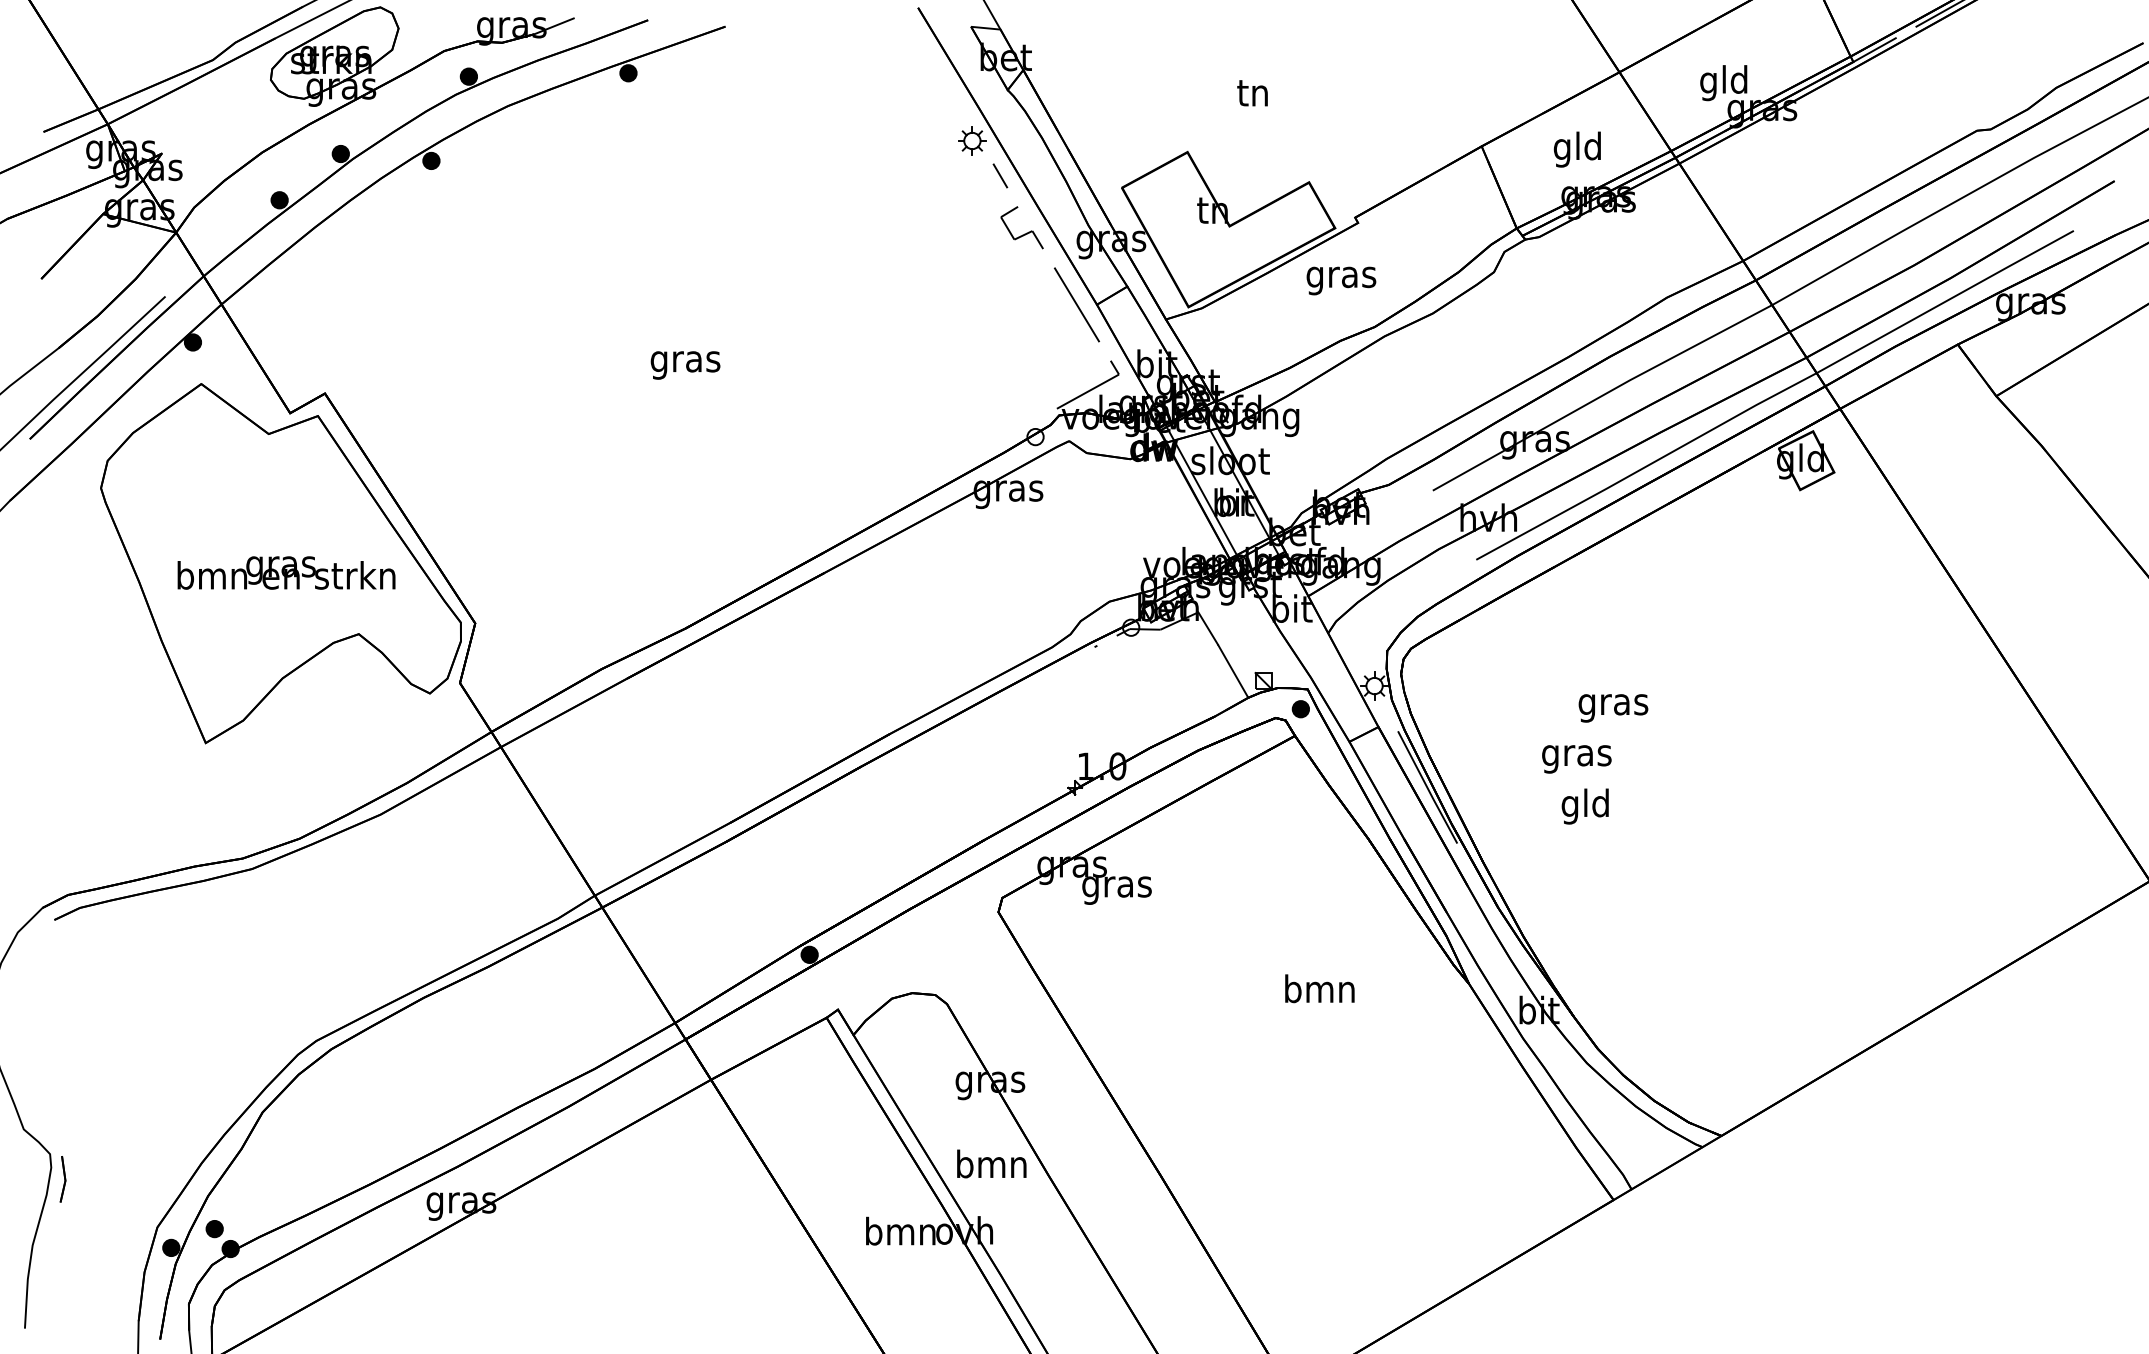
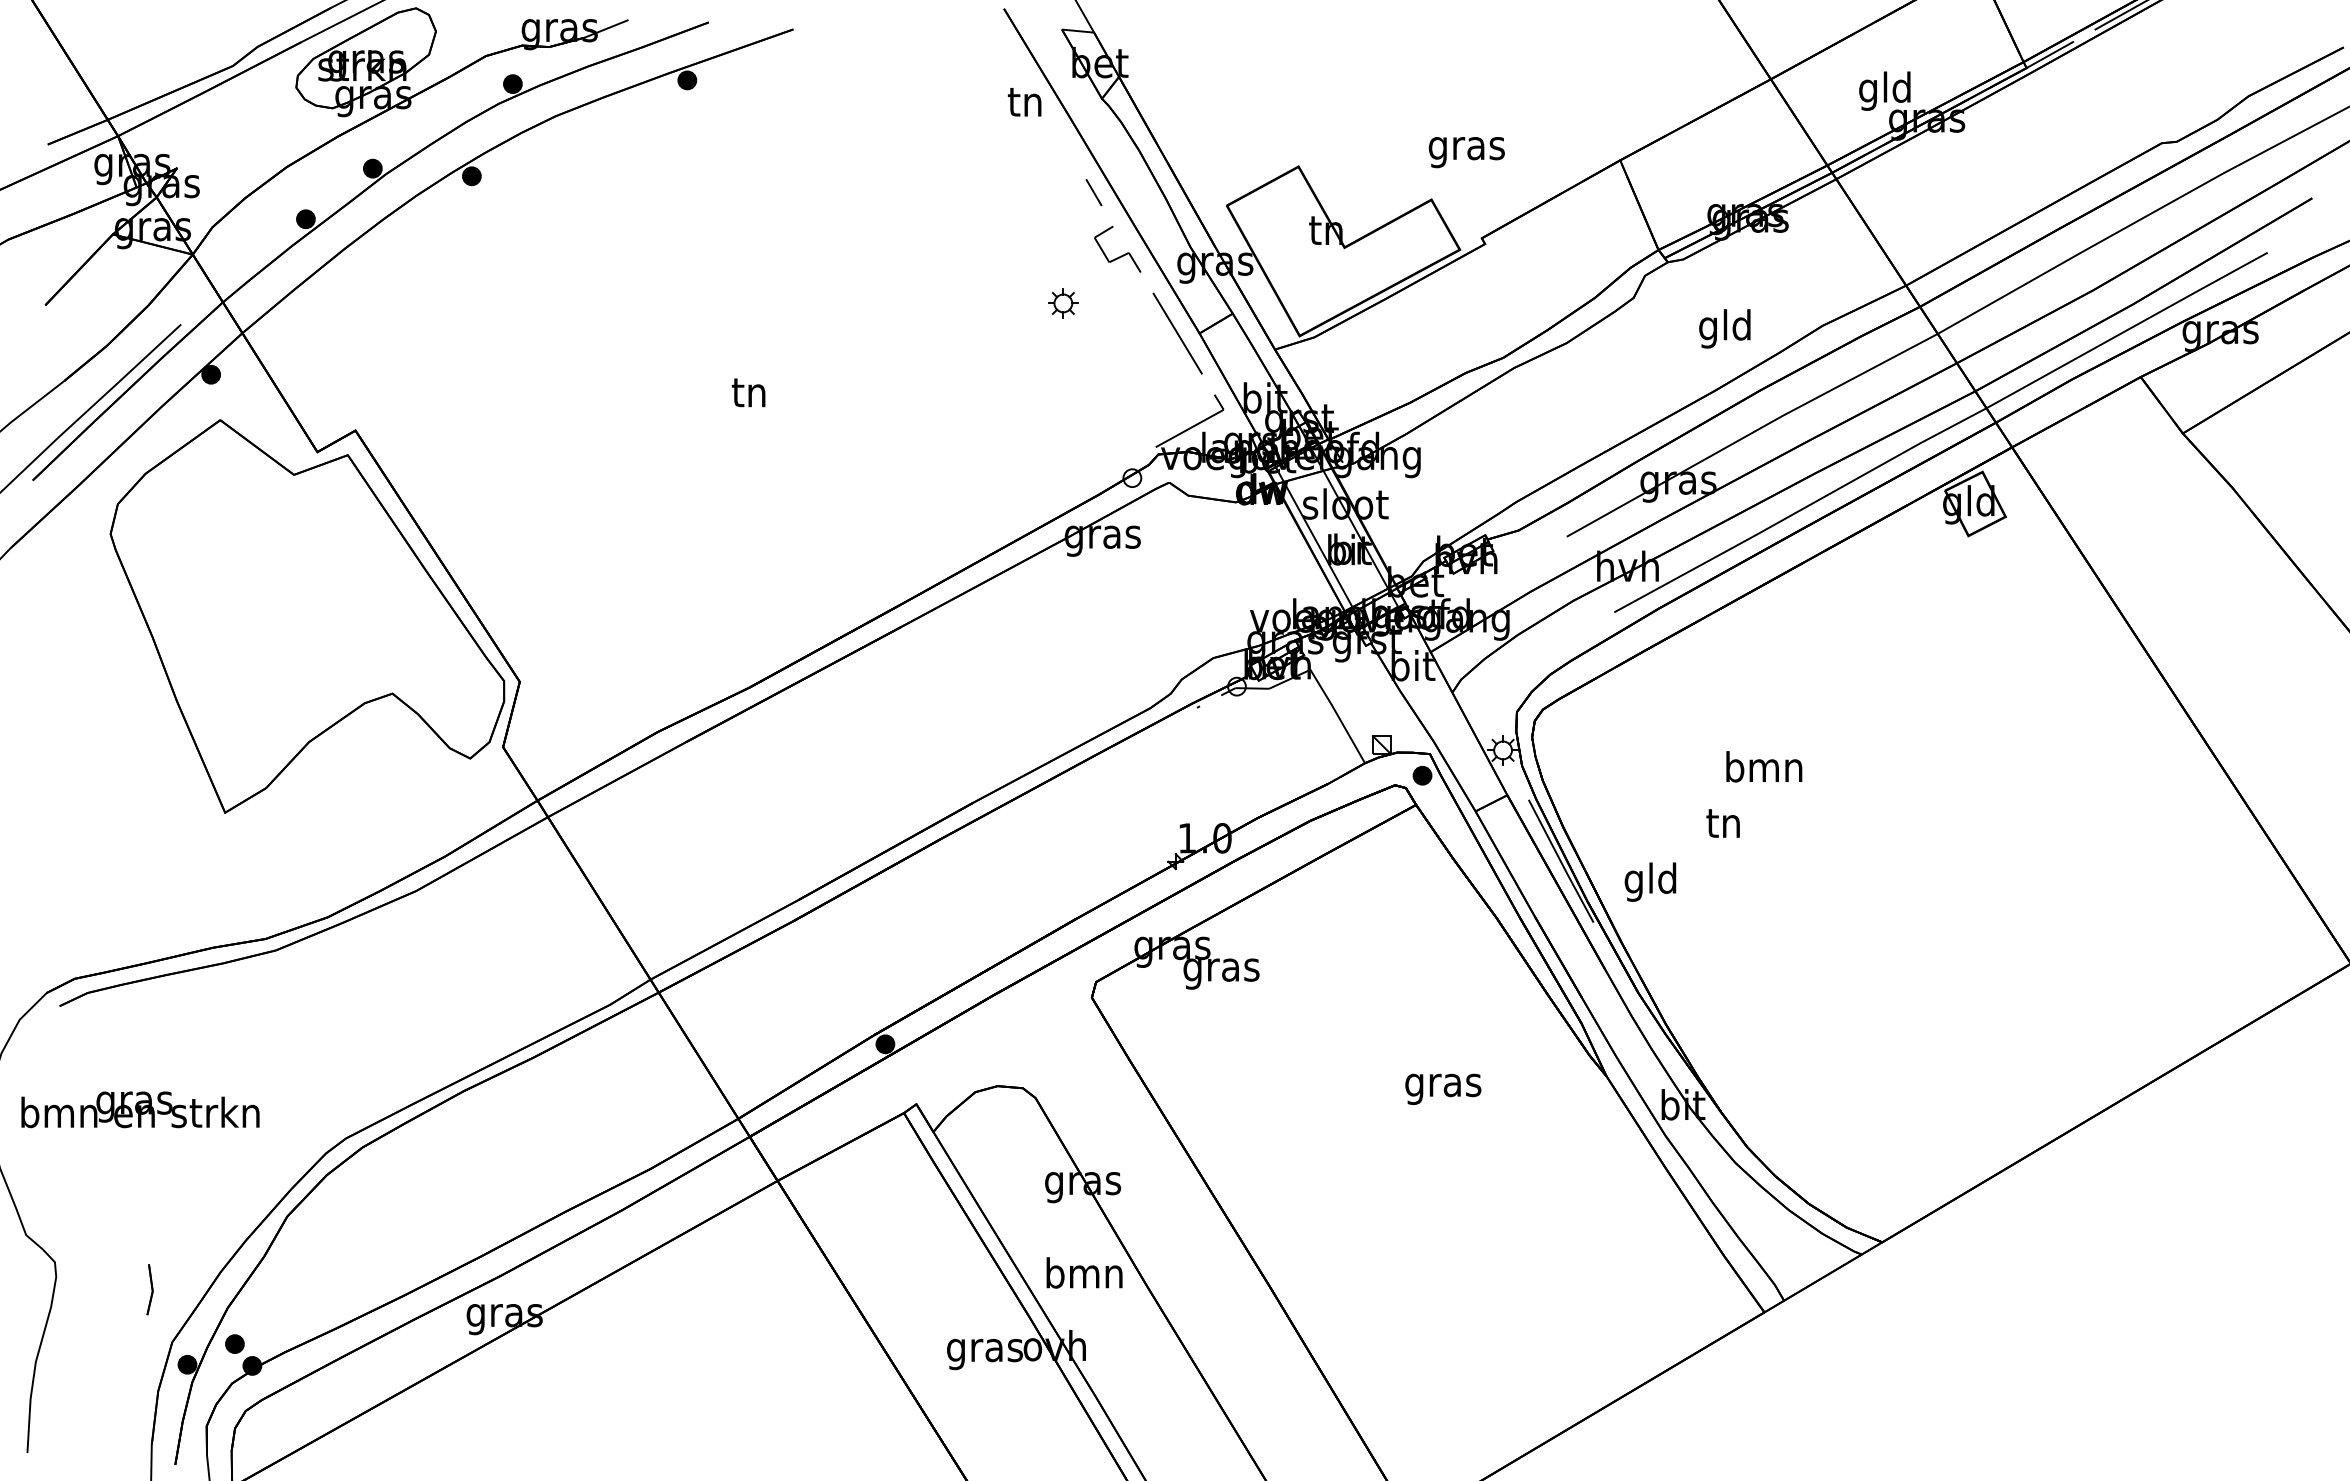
text: (1252, 93) -> (1024, 102), moved
part: (972, 141) -> (1063, 303), moved
text: (1577, 149) -> (1724, 328), moved
text: (1341, 280) -> (1466, 152), moved
text: (685, 362) -> (749, 396), gras -> tn
text: (286, 572) -> (140, 1109), moved
text: (1613, 704) -> (1764, 770), gras -> bmn
text: (1577, 756) -> (1724, 827), gras -> tn
text: (1585, 805) -> (1650, 881), moved
text: (1320, 991) -> (1443, 1084), bmn -> gras
part: (62, 1179) -> (149, 1289), moved
text: (901, 1234) -> (985, 1350), bmn -> gras

